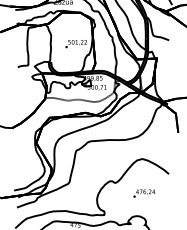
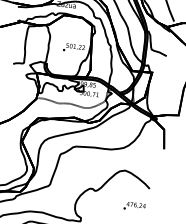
text: (144, 193) -> (134, 206), moved

